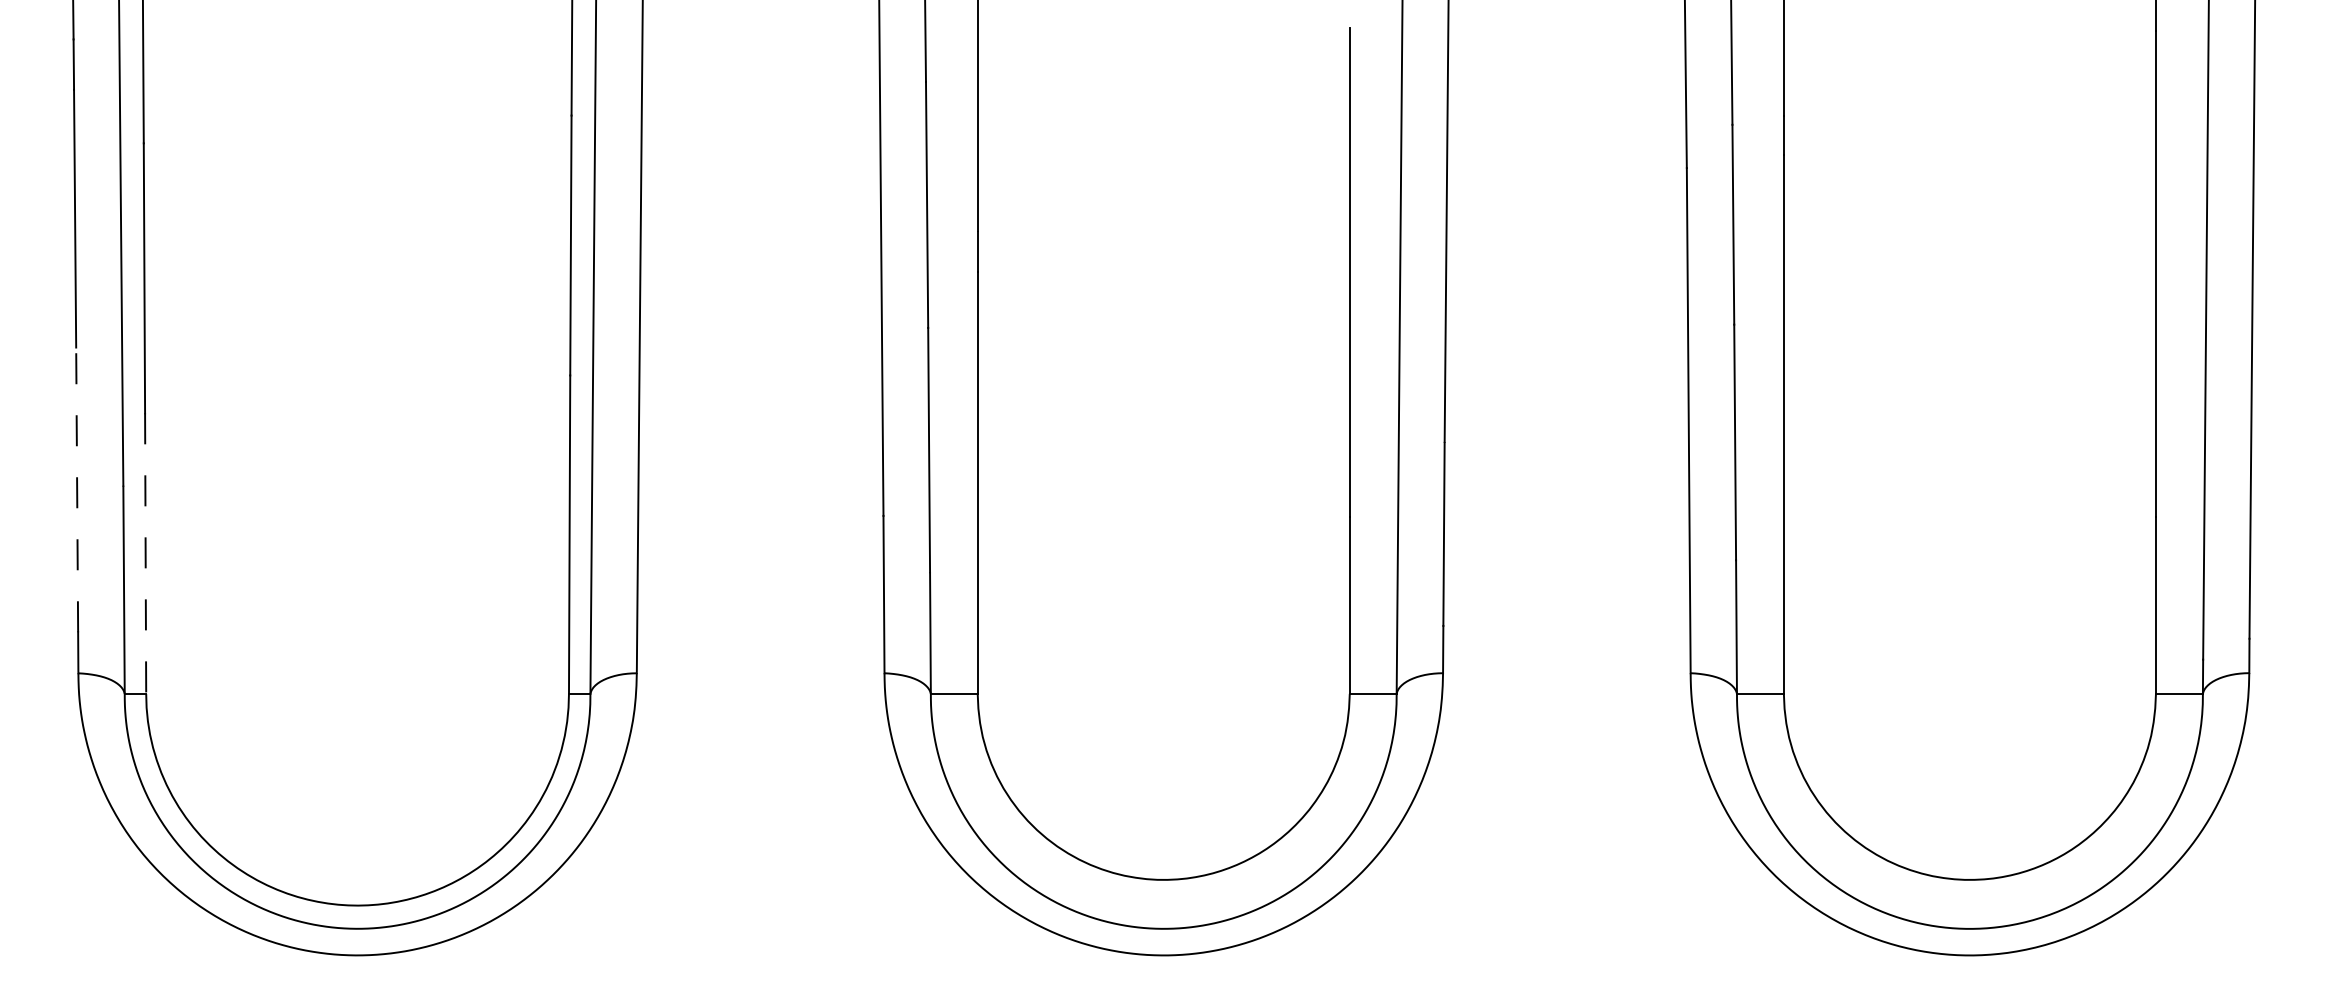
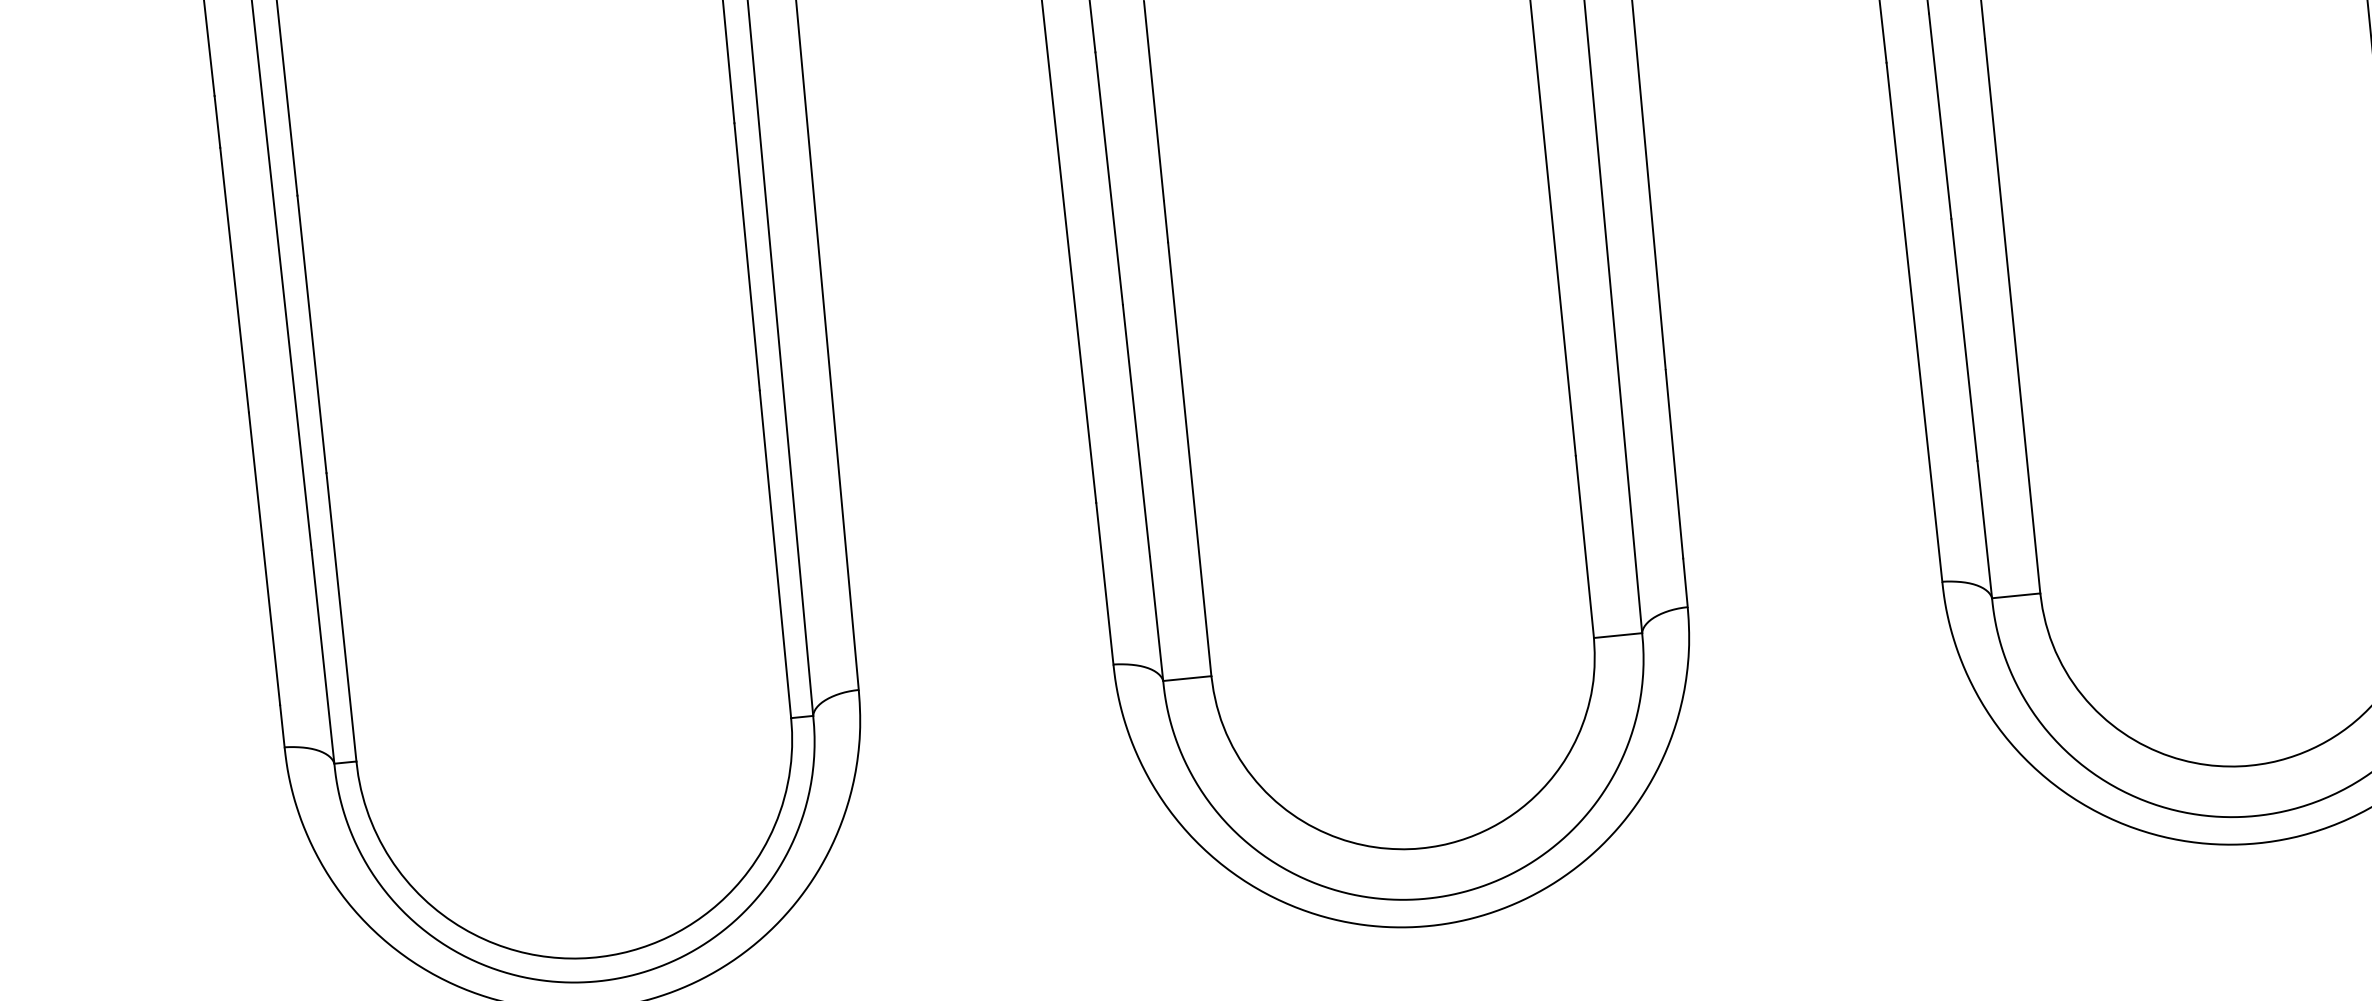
line: (77, 489) -> (264, 558), dashed -> solid
line: (145, 554) -> (341, 618), dashed -> solid

